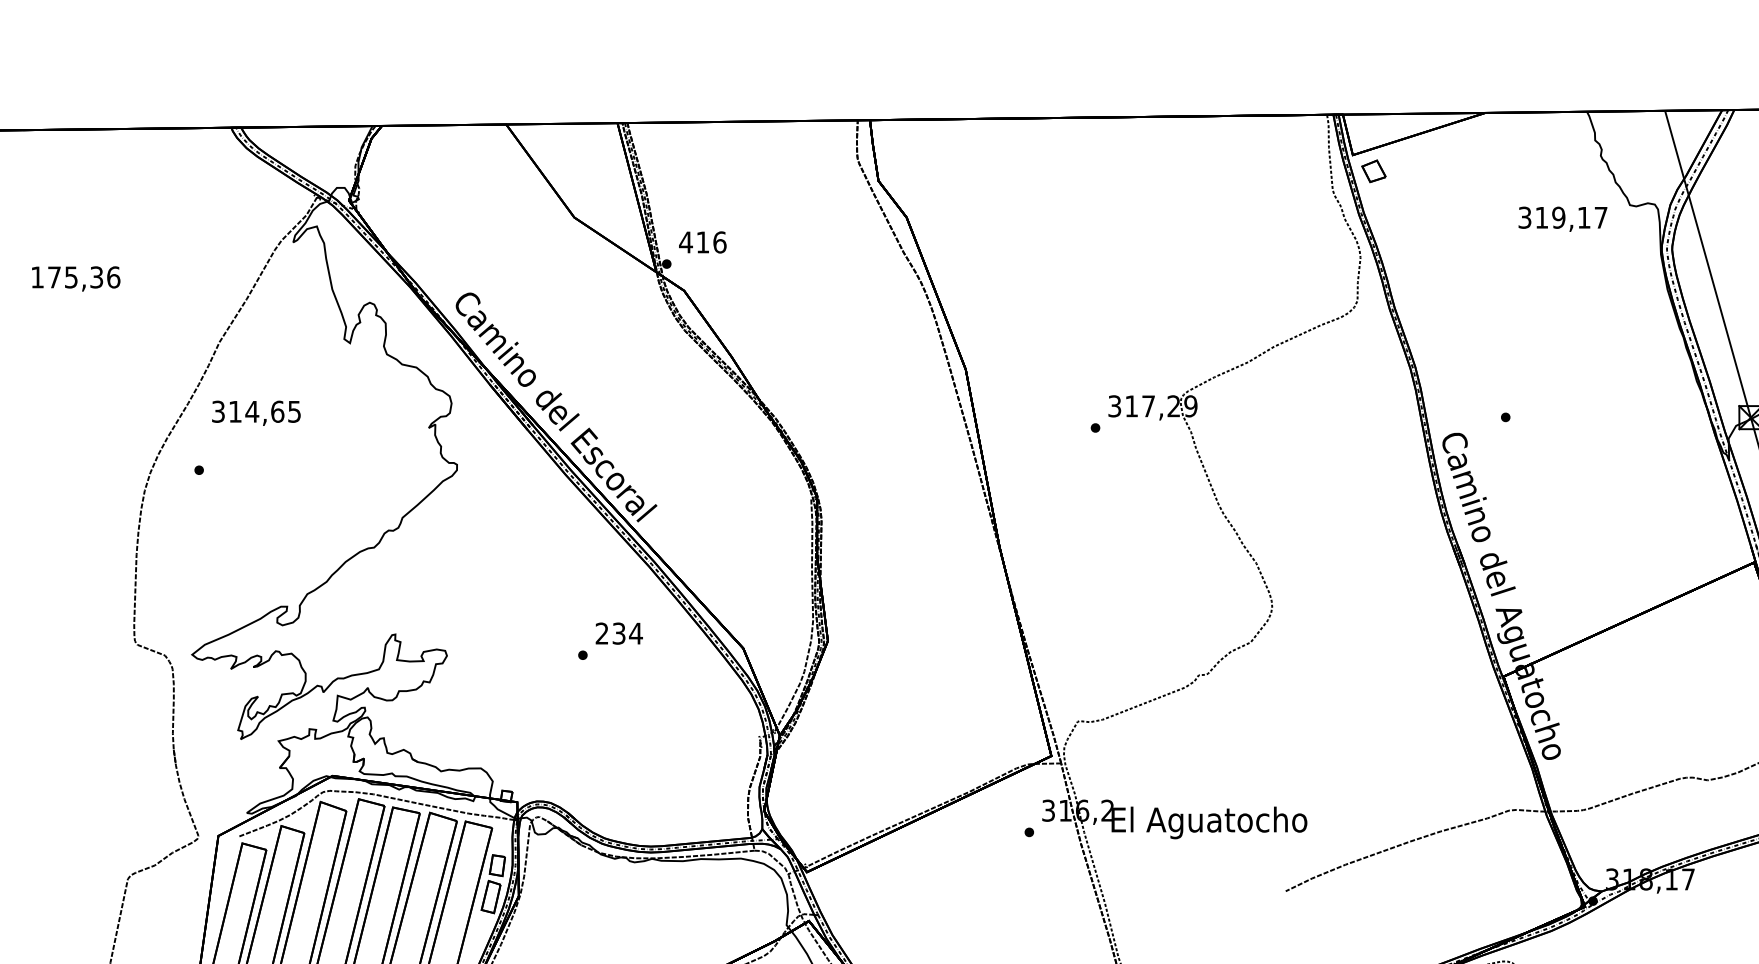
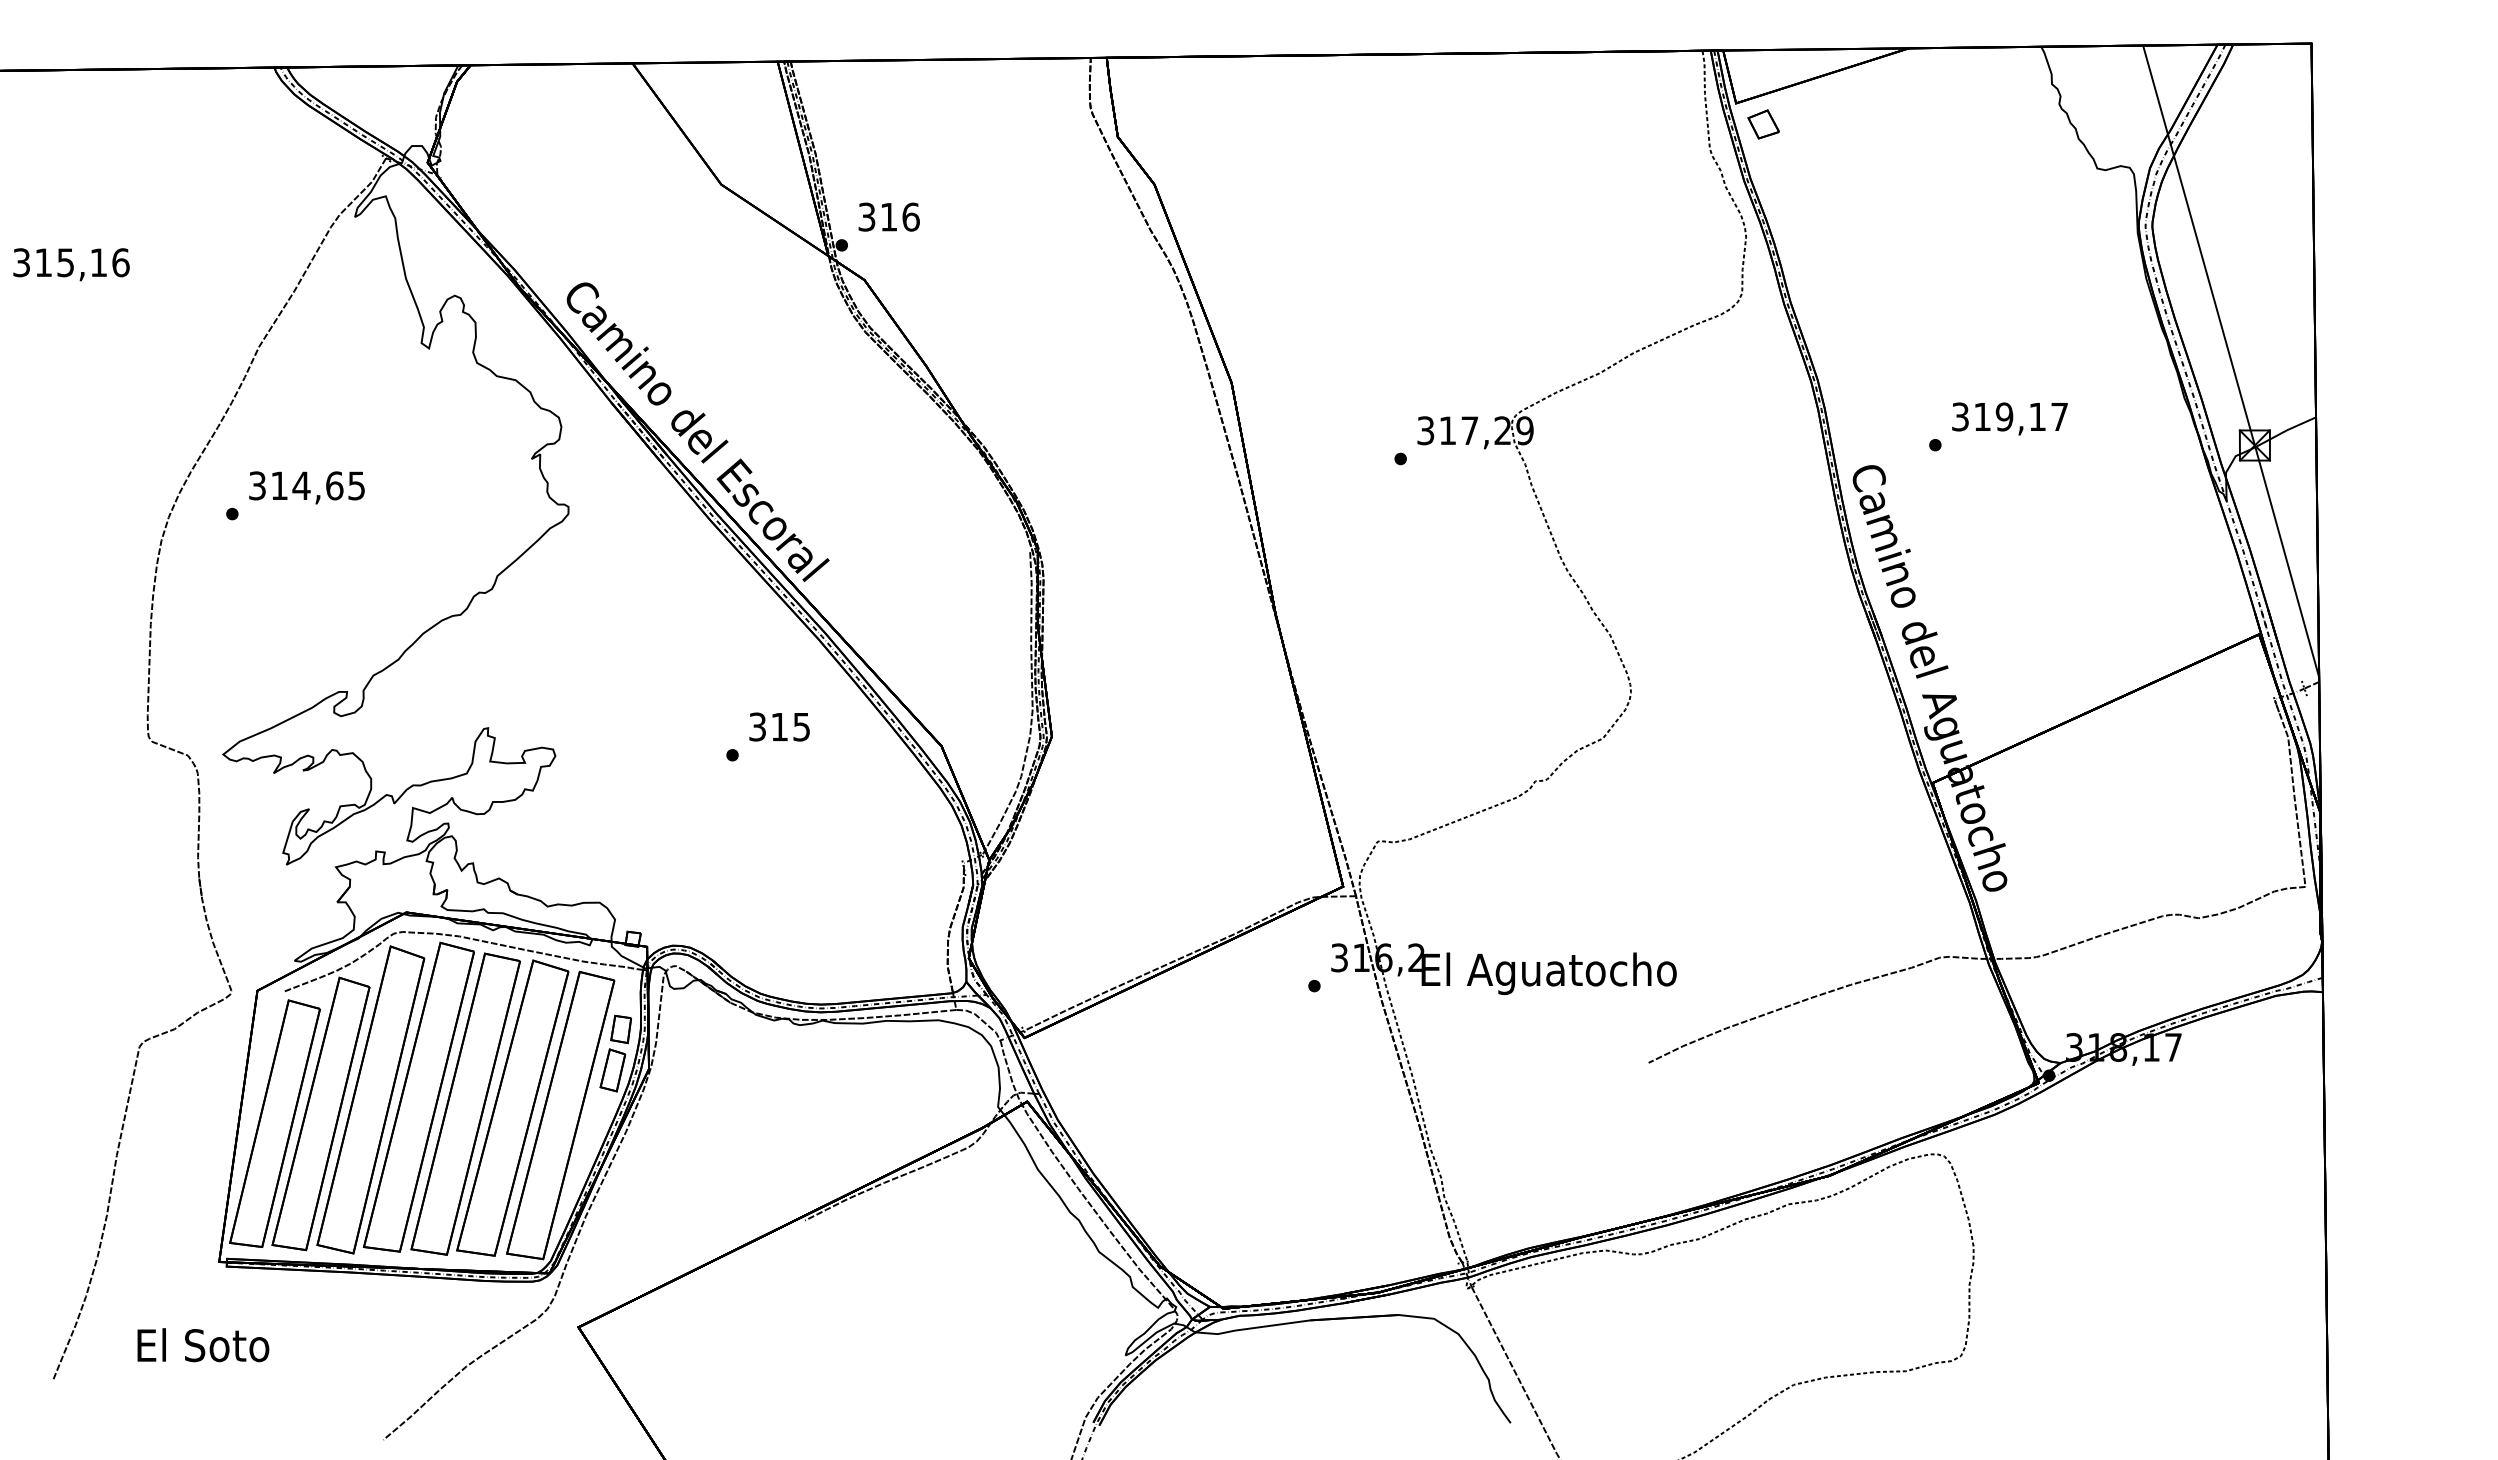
text: (1562, 218) -> (2009, 418), moved
text: (685, 241) -> (866, 216), 416 -> 316
text: (67, 277) -> (60, 262), 175,36 -> 315,16
text: (256, 413) -> (306, 487), moved
text: (618, 633) -> (779, 726), 234 -> 315

